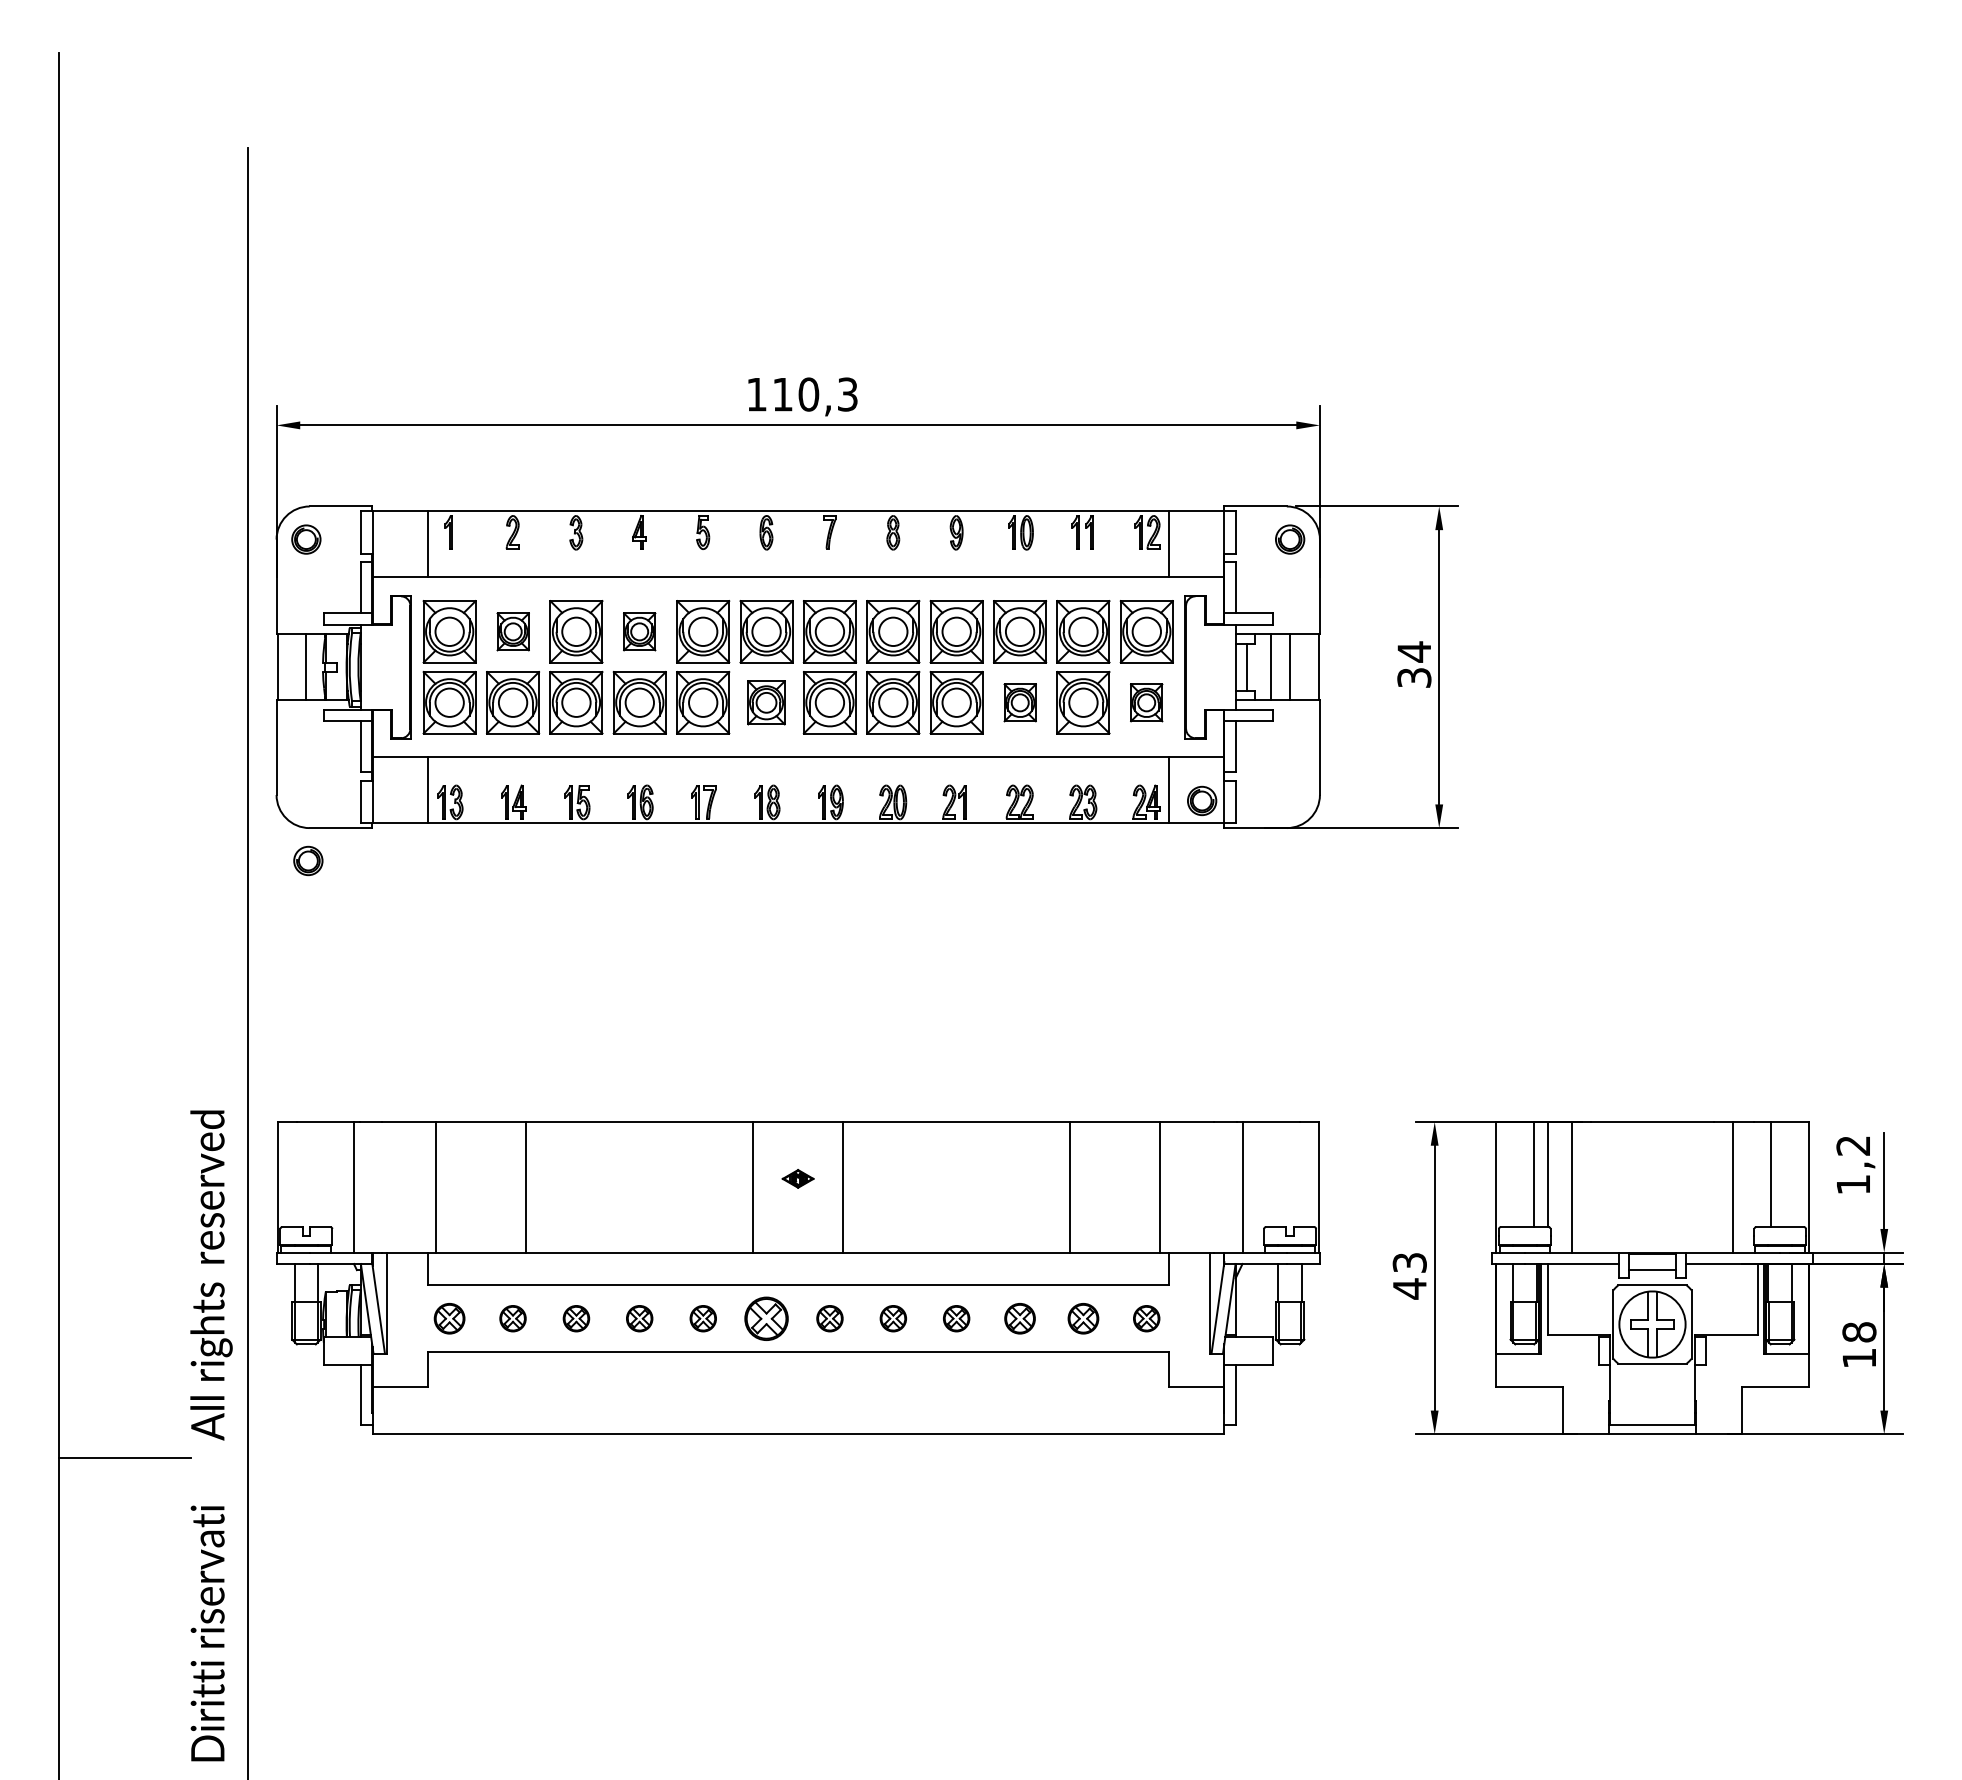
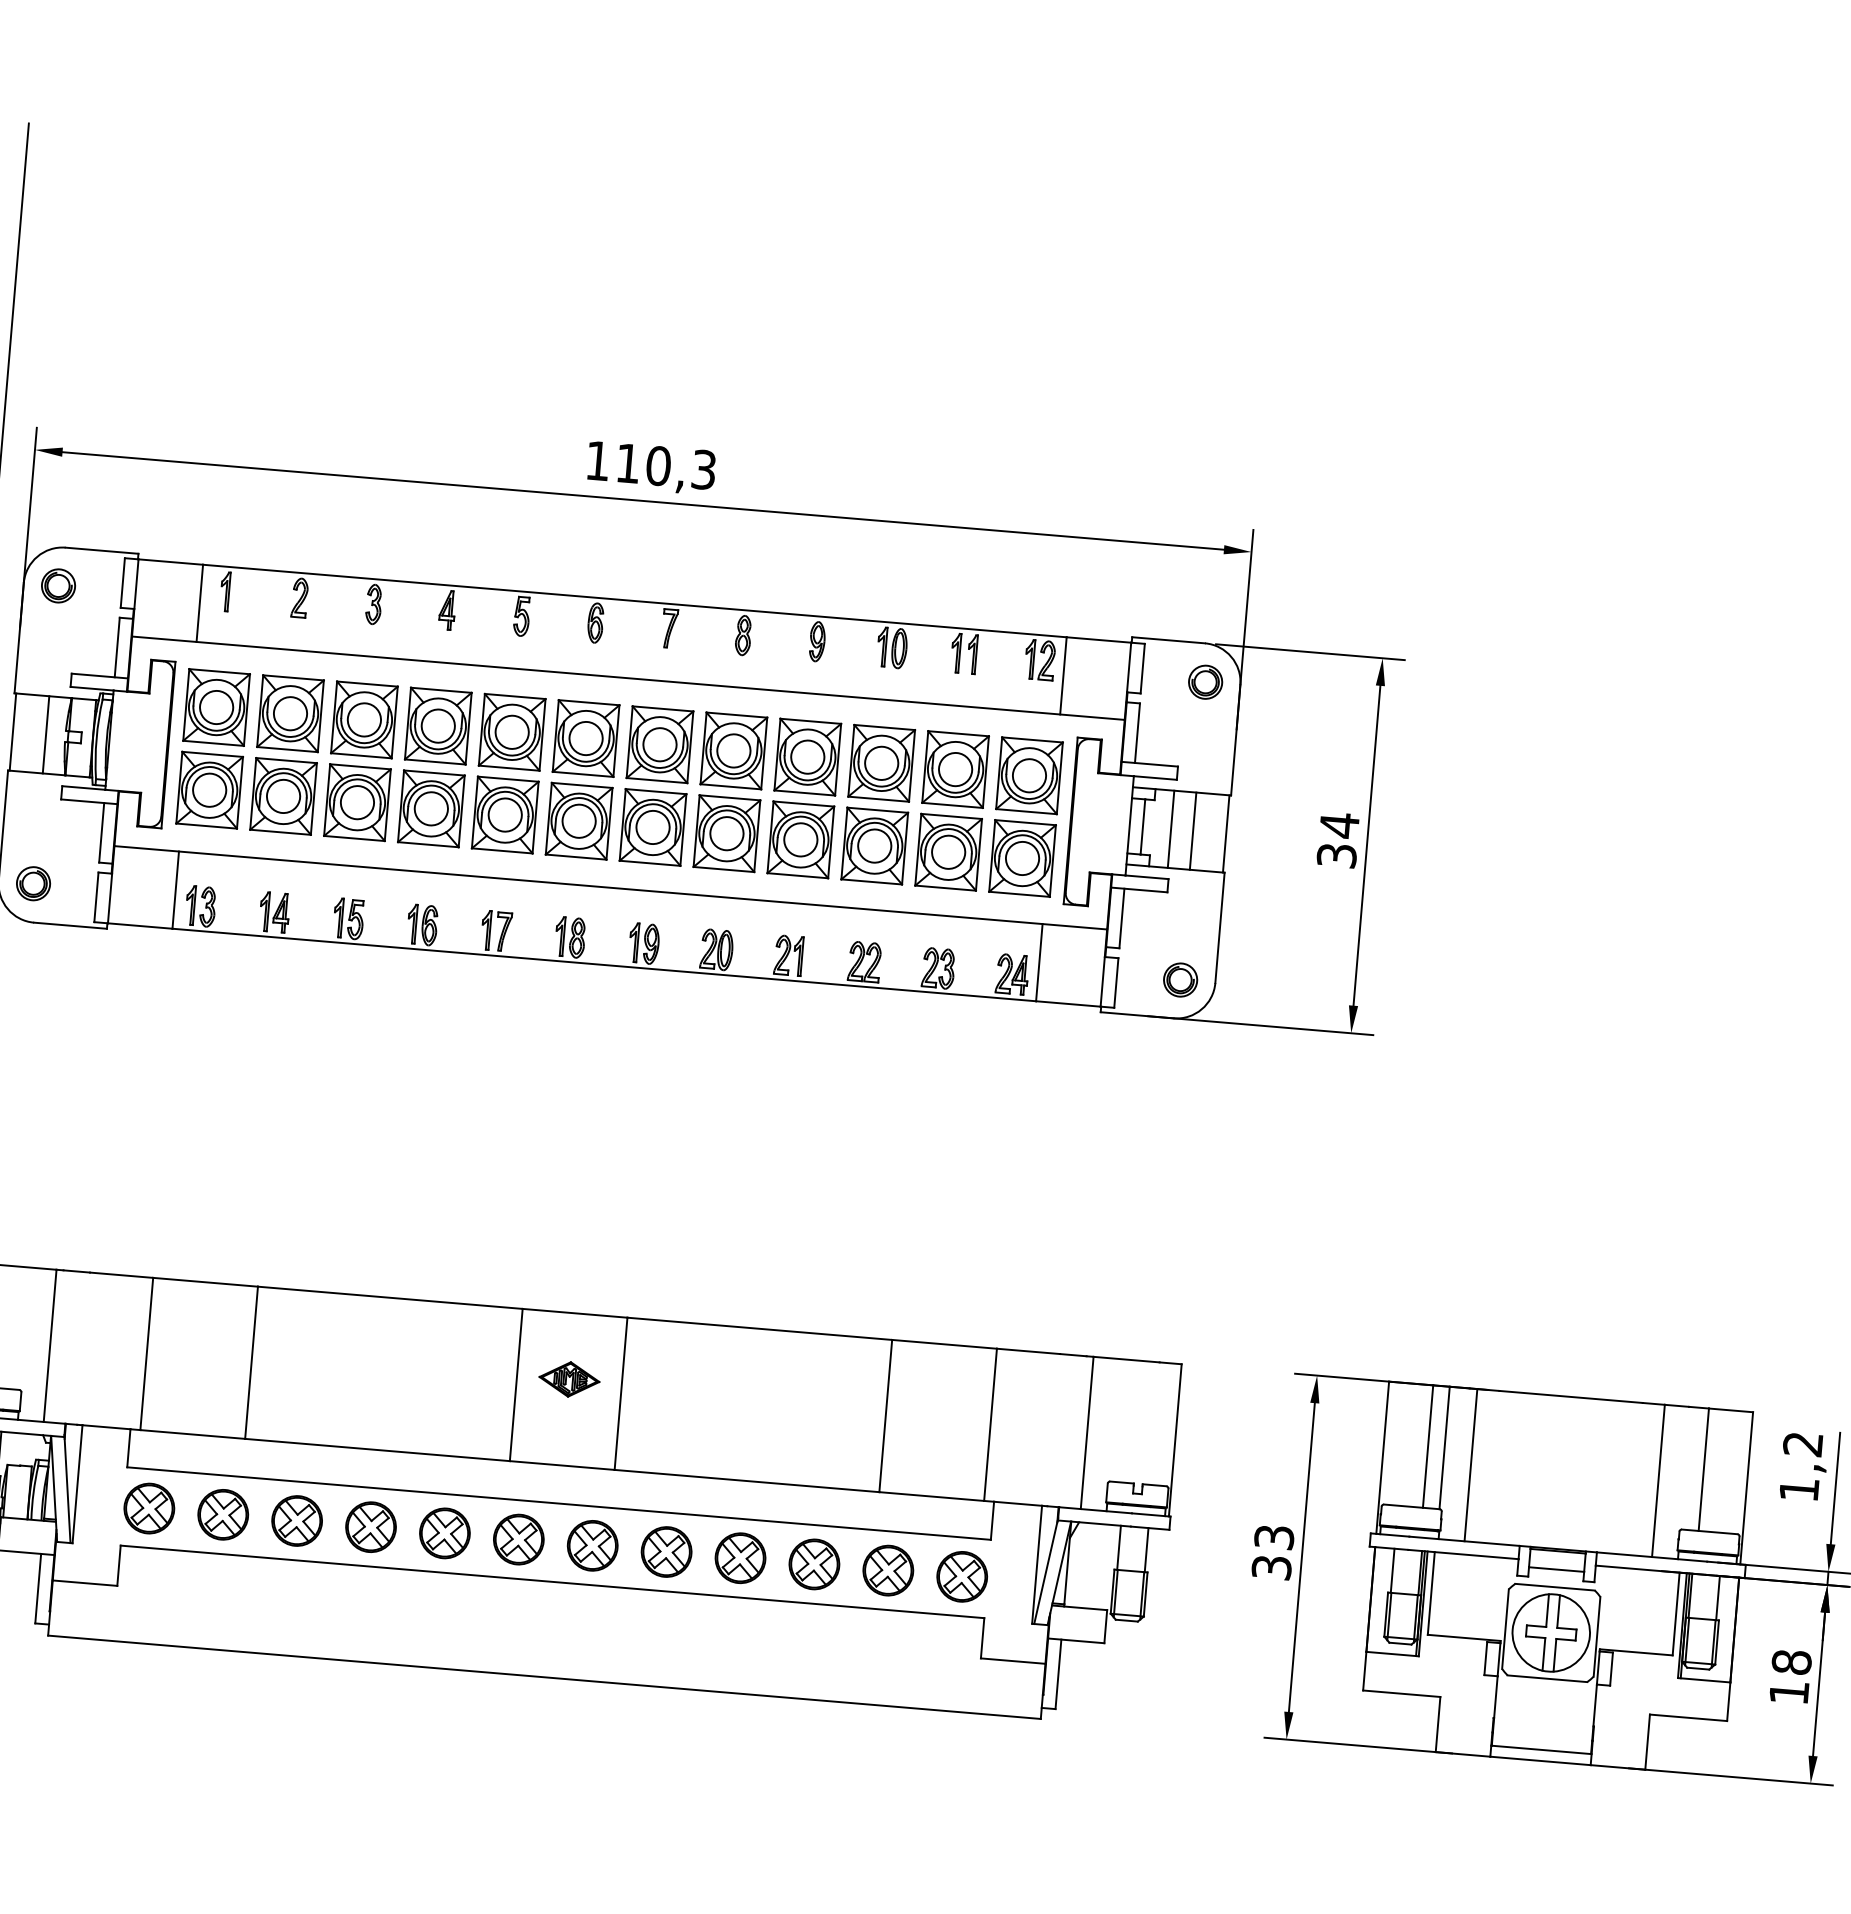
part: (513, 631) -> (291, 713), size x1.67
part: (639, 631) -> (437, 725), size x1.67
part: (766, 702) -> (579, 820), size x1.43
part: (1020, 702) -> (875, 845), size x1.67
part: (1146, 702) -> (1022, 858), size x1.67
part: (1202, 800) -> (1181, 979), moved
part: (308, 860) -> (33, 883), moved
part: (797, 1178) -> (568, 1379), size x1.67
text: (1409, 1288) -> (1271, 1567), 43 -> 33
part: (449, 1318) -> (149, 1508), size x1.43
part: (512, 1318) -> (222, 1514), size x1.67
part: (576, 1318) -> (297, 1520), size x1.67
part: (639, 1318) -> (370, 1526), size x1.67
part: (703, 1318) -> (445, 1533), size x1.67
part: (829, 1318) -> (592, 1545), size x1.67
part: (893, 1318) -> (666, 1551), size x1.67
part: (956, 1318) -> (740, 1557), size x1.67
part: (1019, 1318) -> (813, 1563), size x1.43
part: (1083, 1318) -> (888, 1570), size x1.43
part: (1146, 1318) -> (961, 1576), size x1.67

